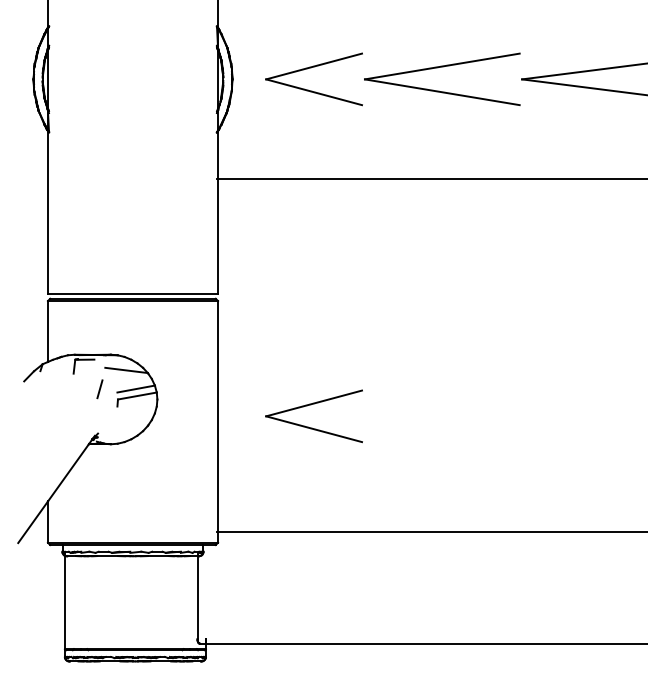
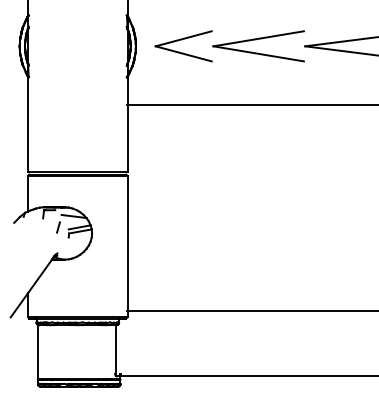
part: (313, 416) -> (183, 243), removed

